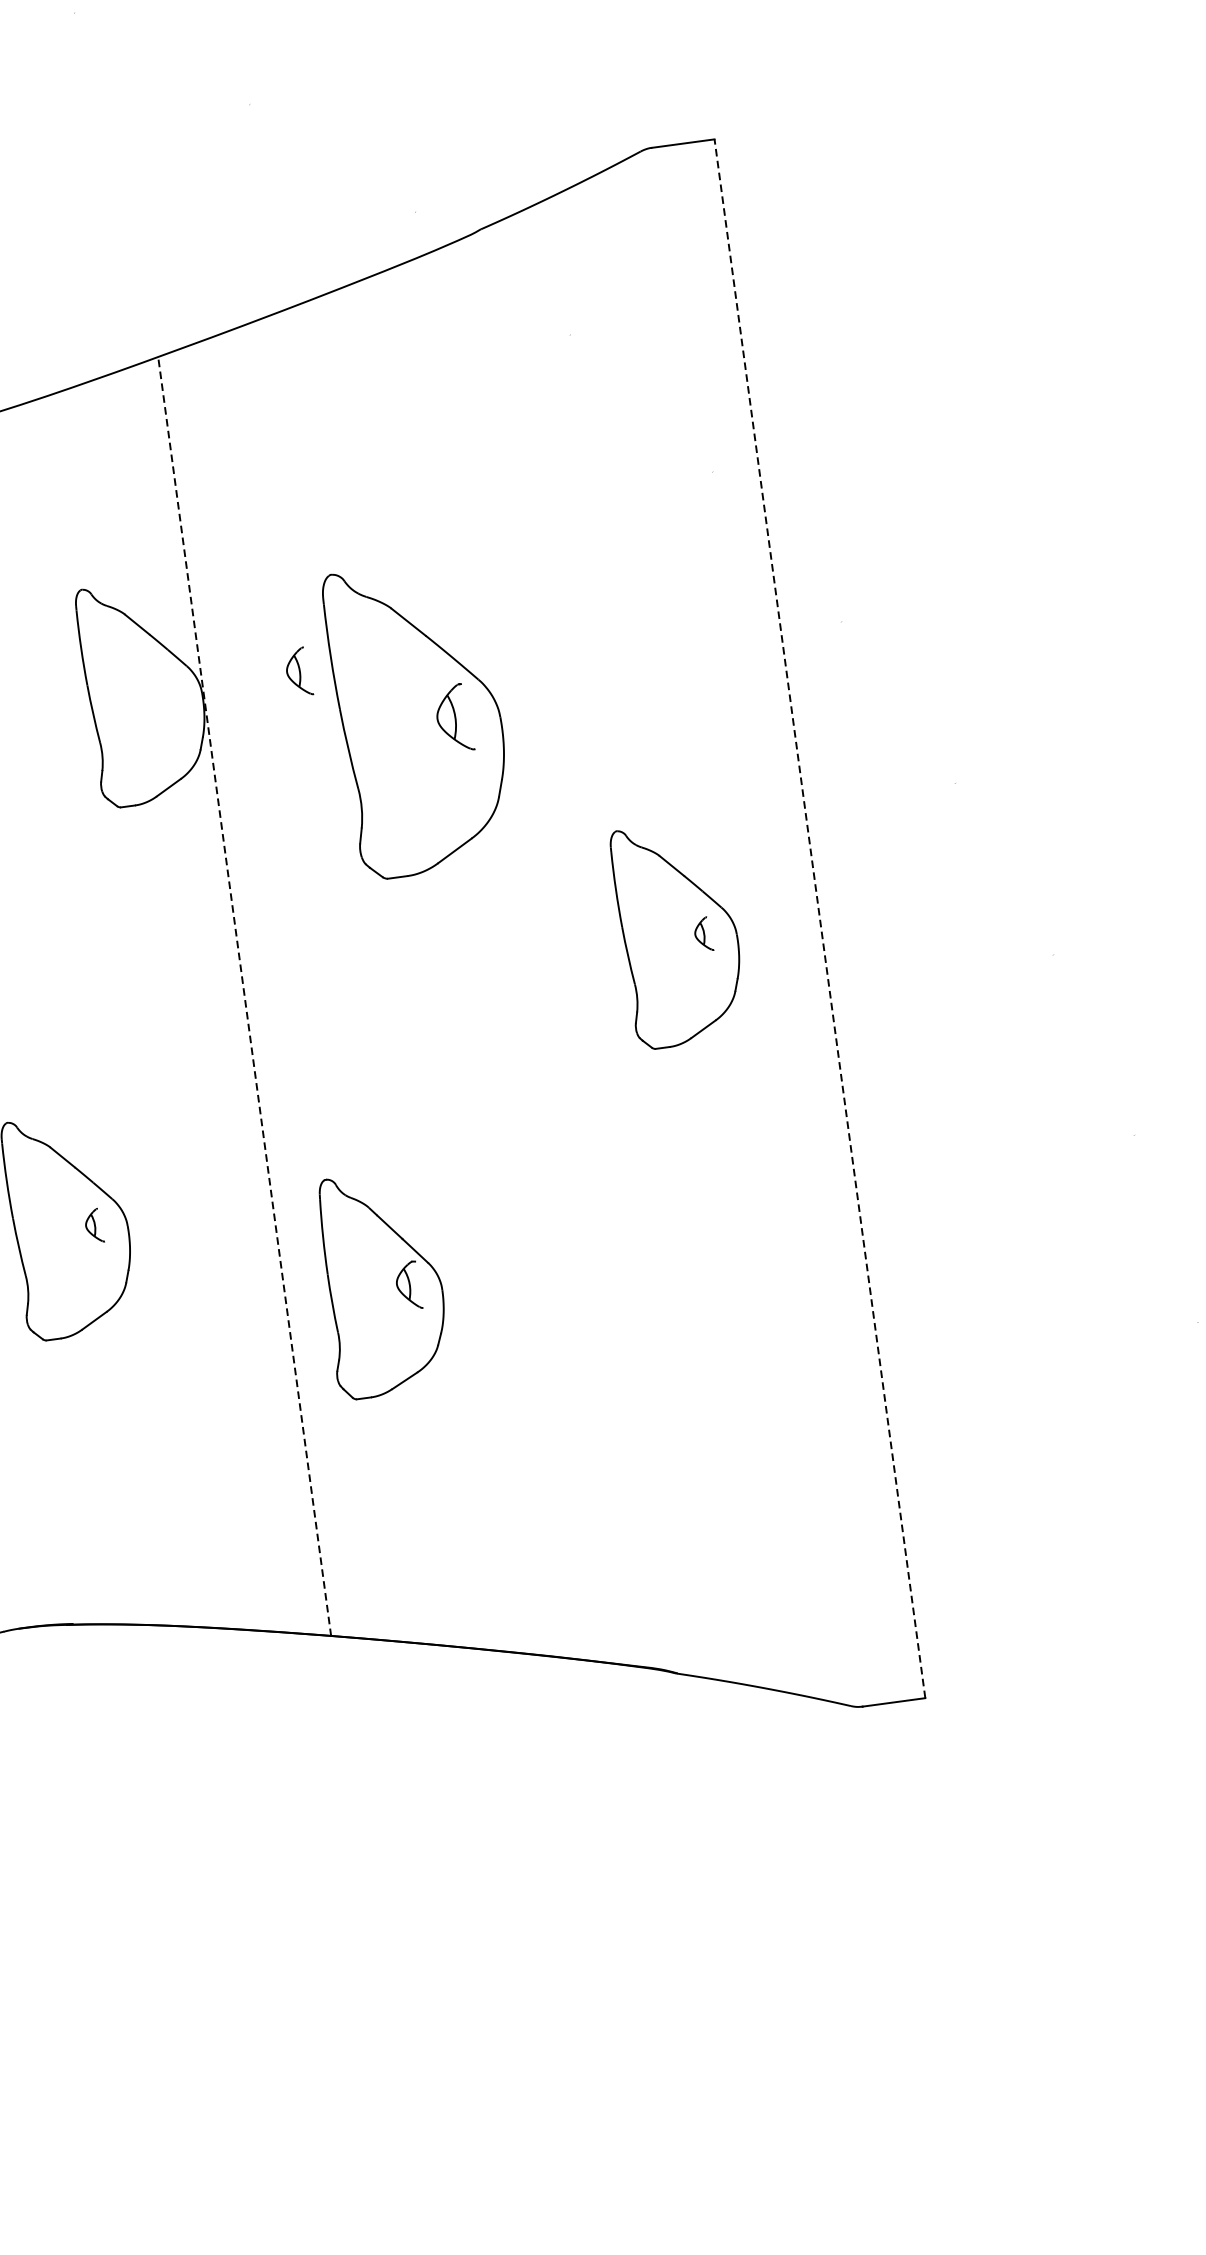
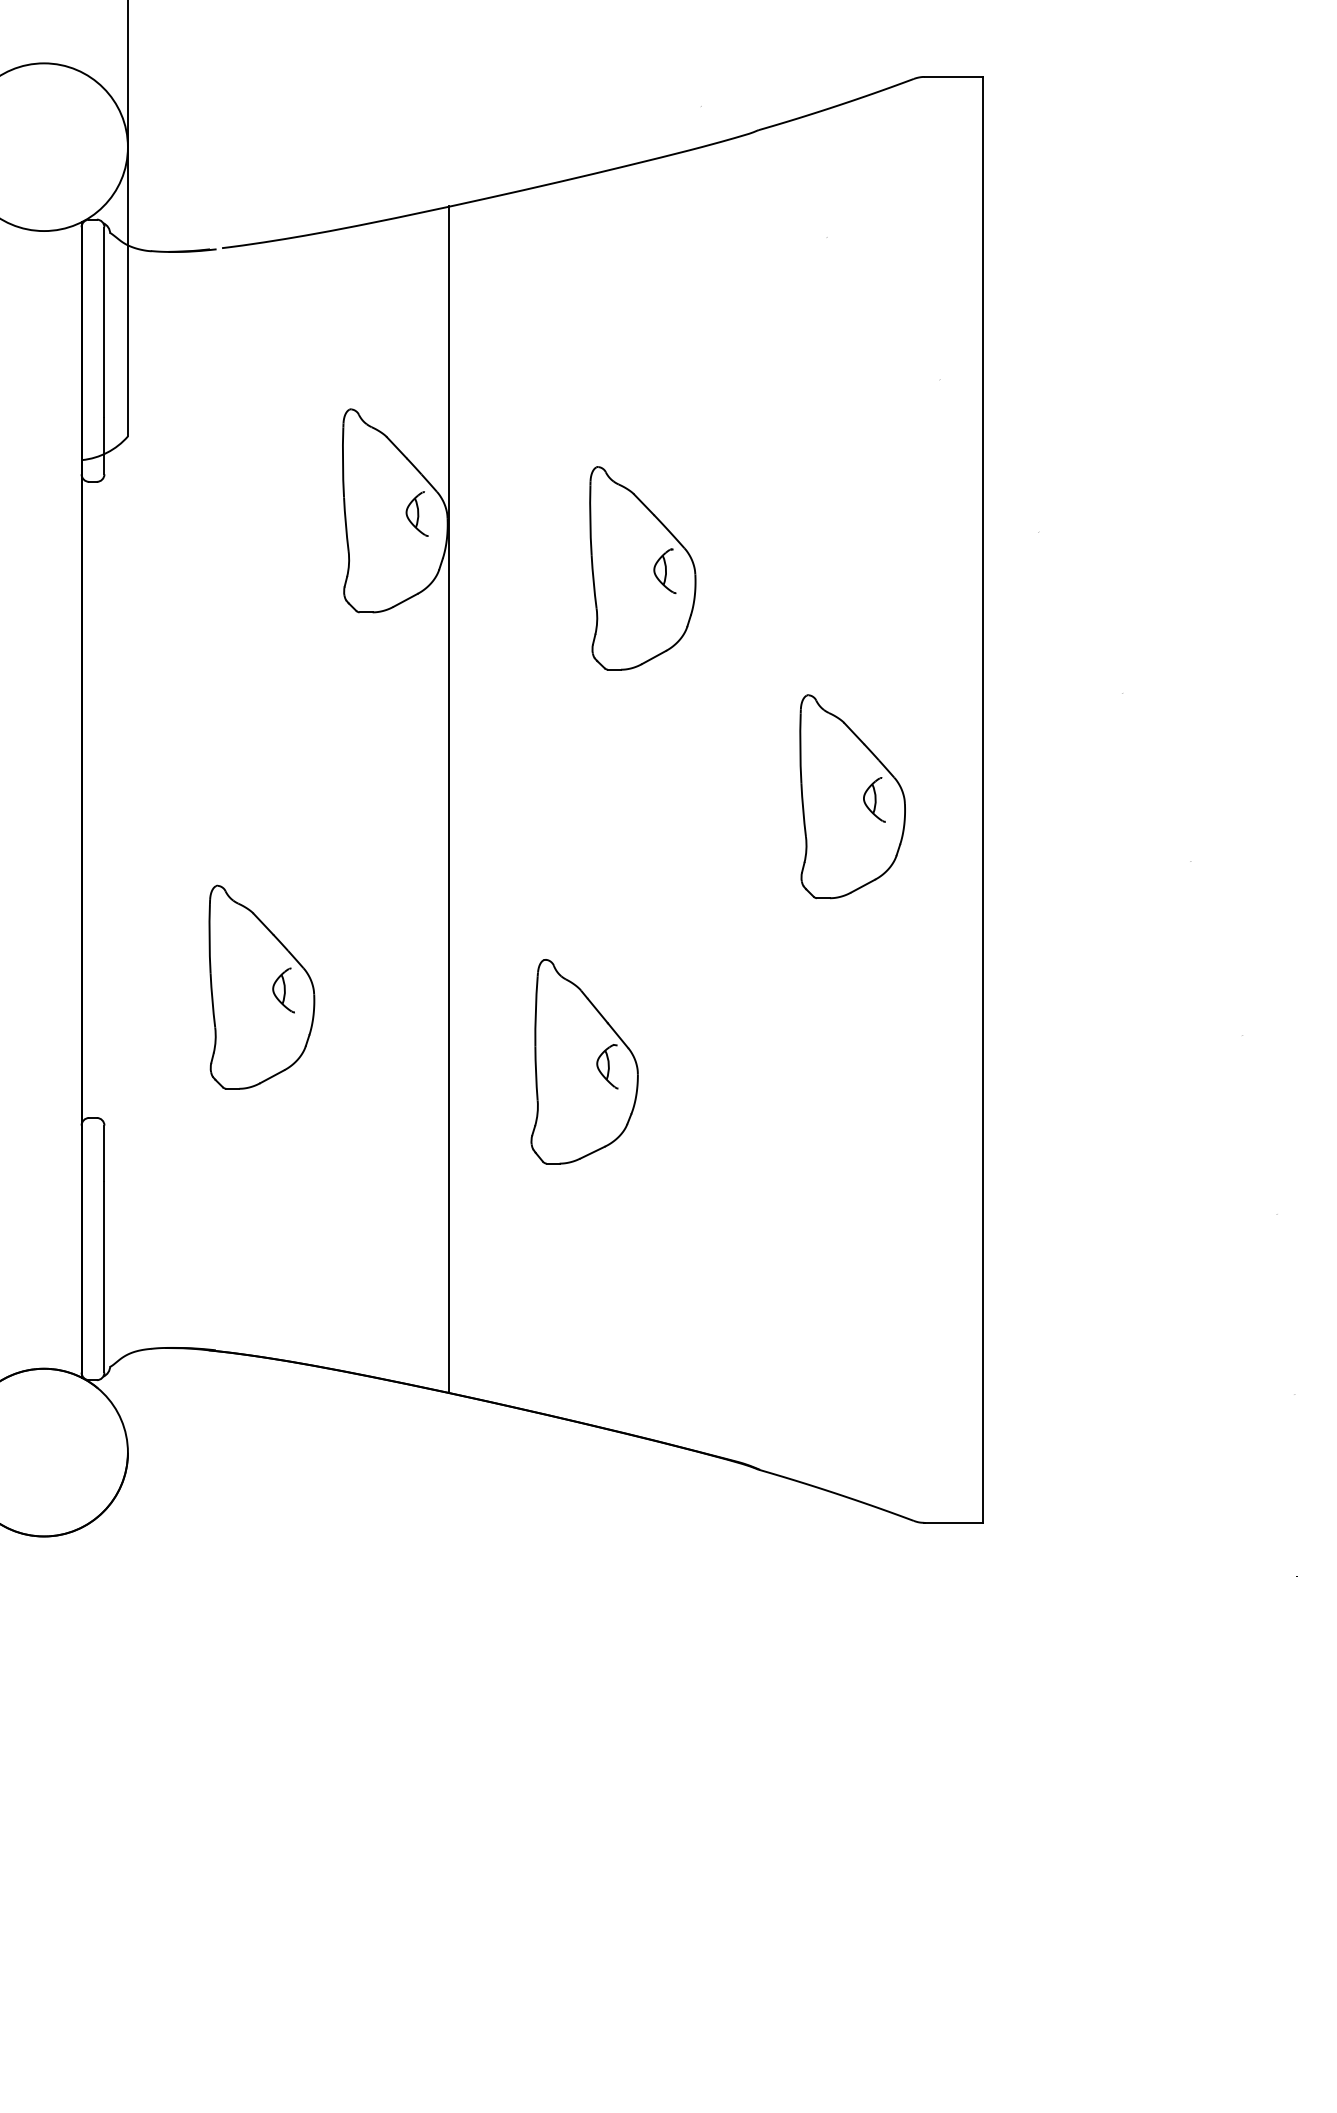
part: (297, 671) -> (416, 513), moved
part: (419, 718) -> (642, 568), size x0.71
line: (819, 918) -> (982, 799), dashed -> solid
part: (703, 934) -> (874, 799), size x1.43
line: (244, 996) -> (448, 799), dashed -> solid
part: (94, 1226) -> (283, 990), size x1.43
part: (382, 1283) -> (584, 1061), moved

